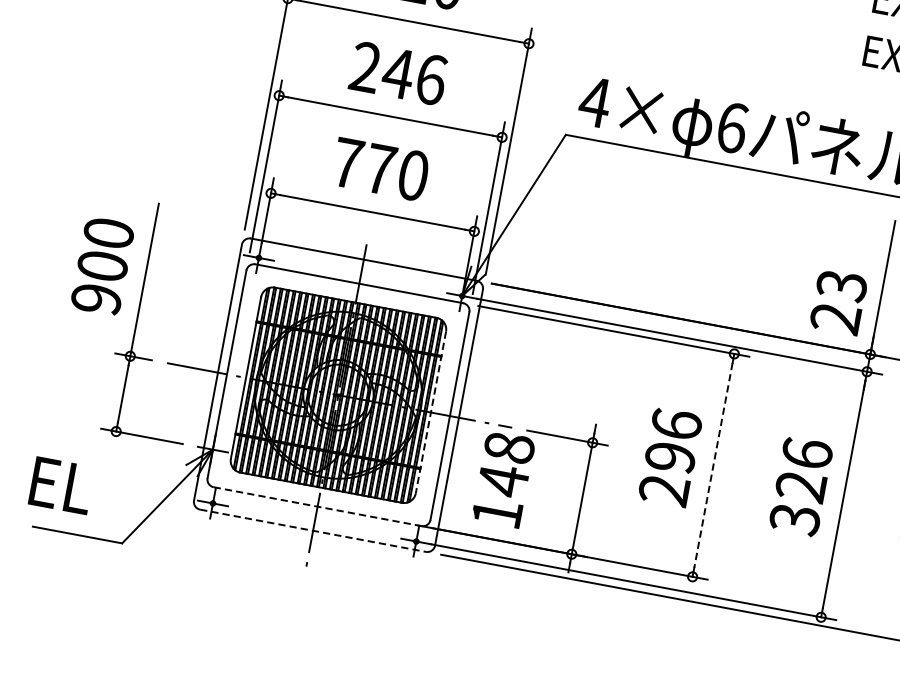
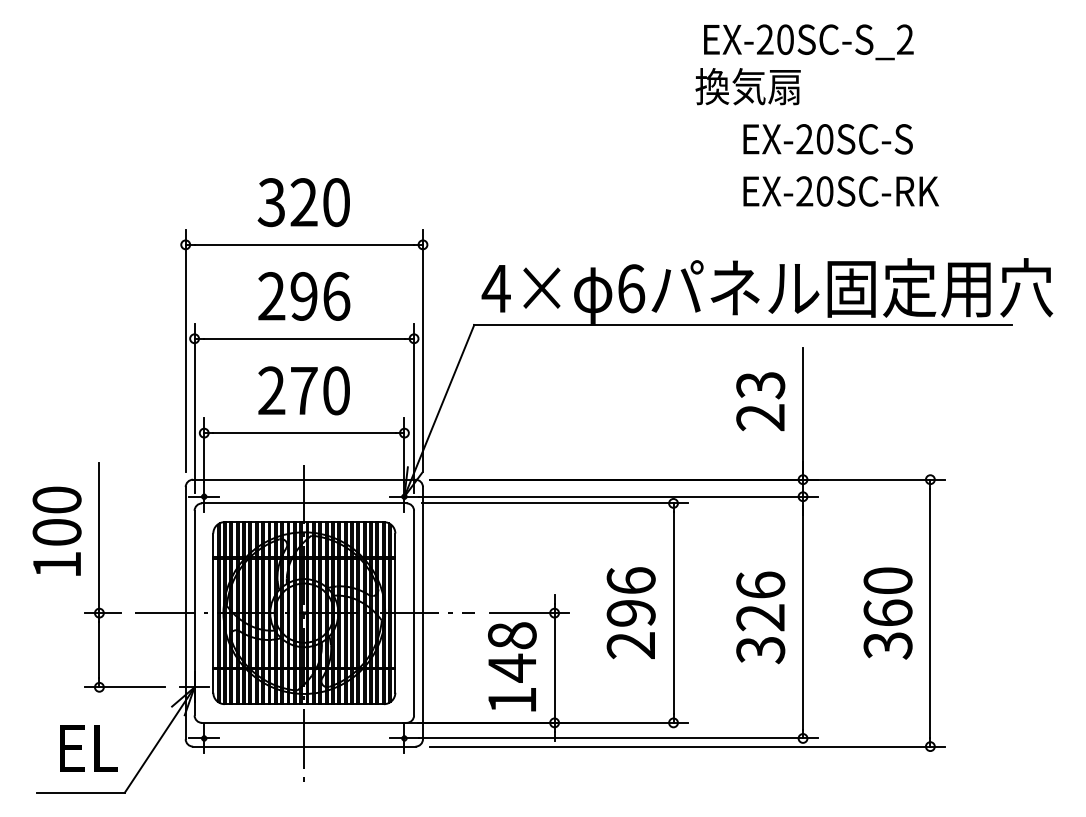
text: (397, 73) -> (303, 296), 246 -> 296
text: (347, 162) -> (271, 390), 770 -> 270
text: (96, 298) -> (56, 564), 900 -> 100
text: (838, 302) -> (760, 401), moved
line: (431, 412) -> (395, 613), dashed -> solid
line: (713, 465) -> (673, 613), dashed -> solid
text: (503, 479) -> (512, 666), moved
text: (61, 485) -> (88, 748), moved
line: (317, 506) -> (304, 722), dashed -> solid
line: (313, 530) -> (304, 746), dashed -> solid

